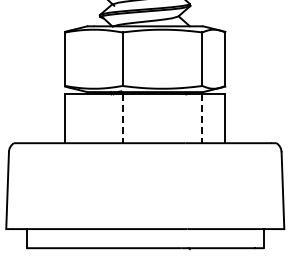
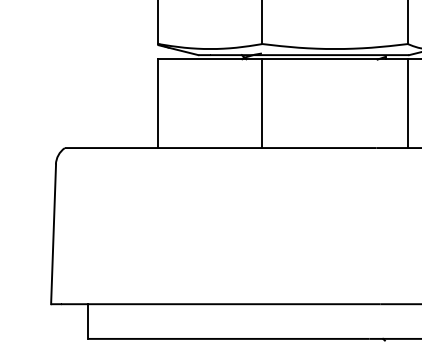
line: (122, 119) -> (262, 104), dashed -> solid
line: (202, 119) -> (407, 104), dashed -> solid

